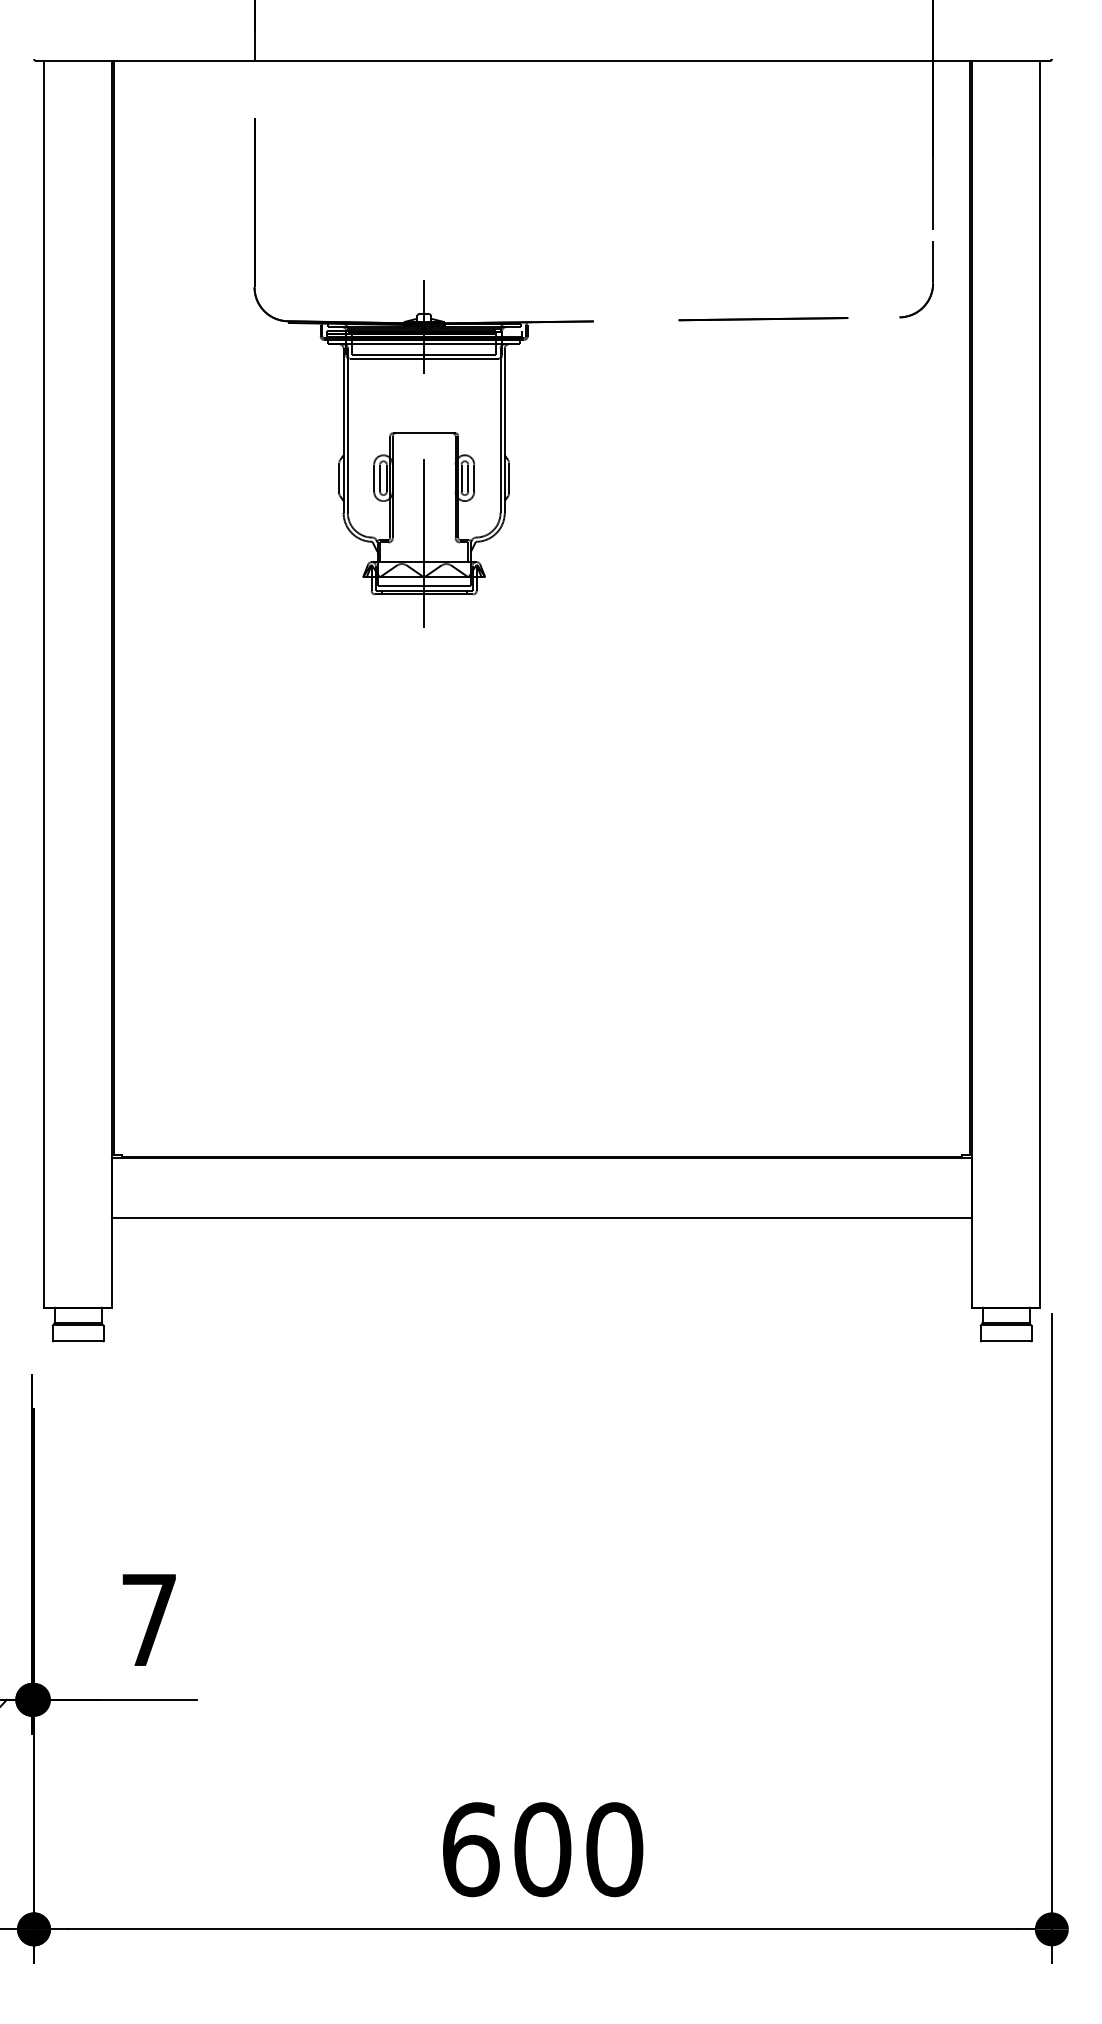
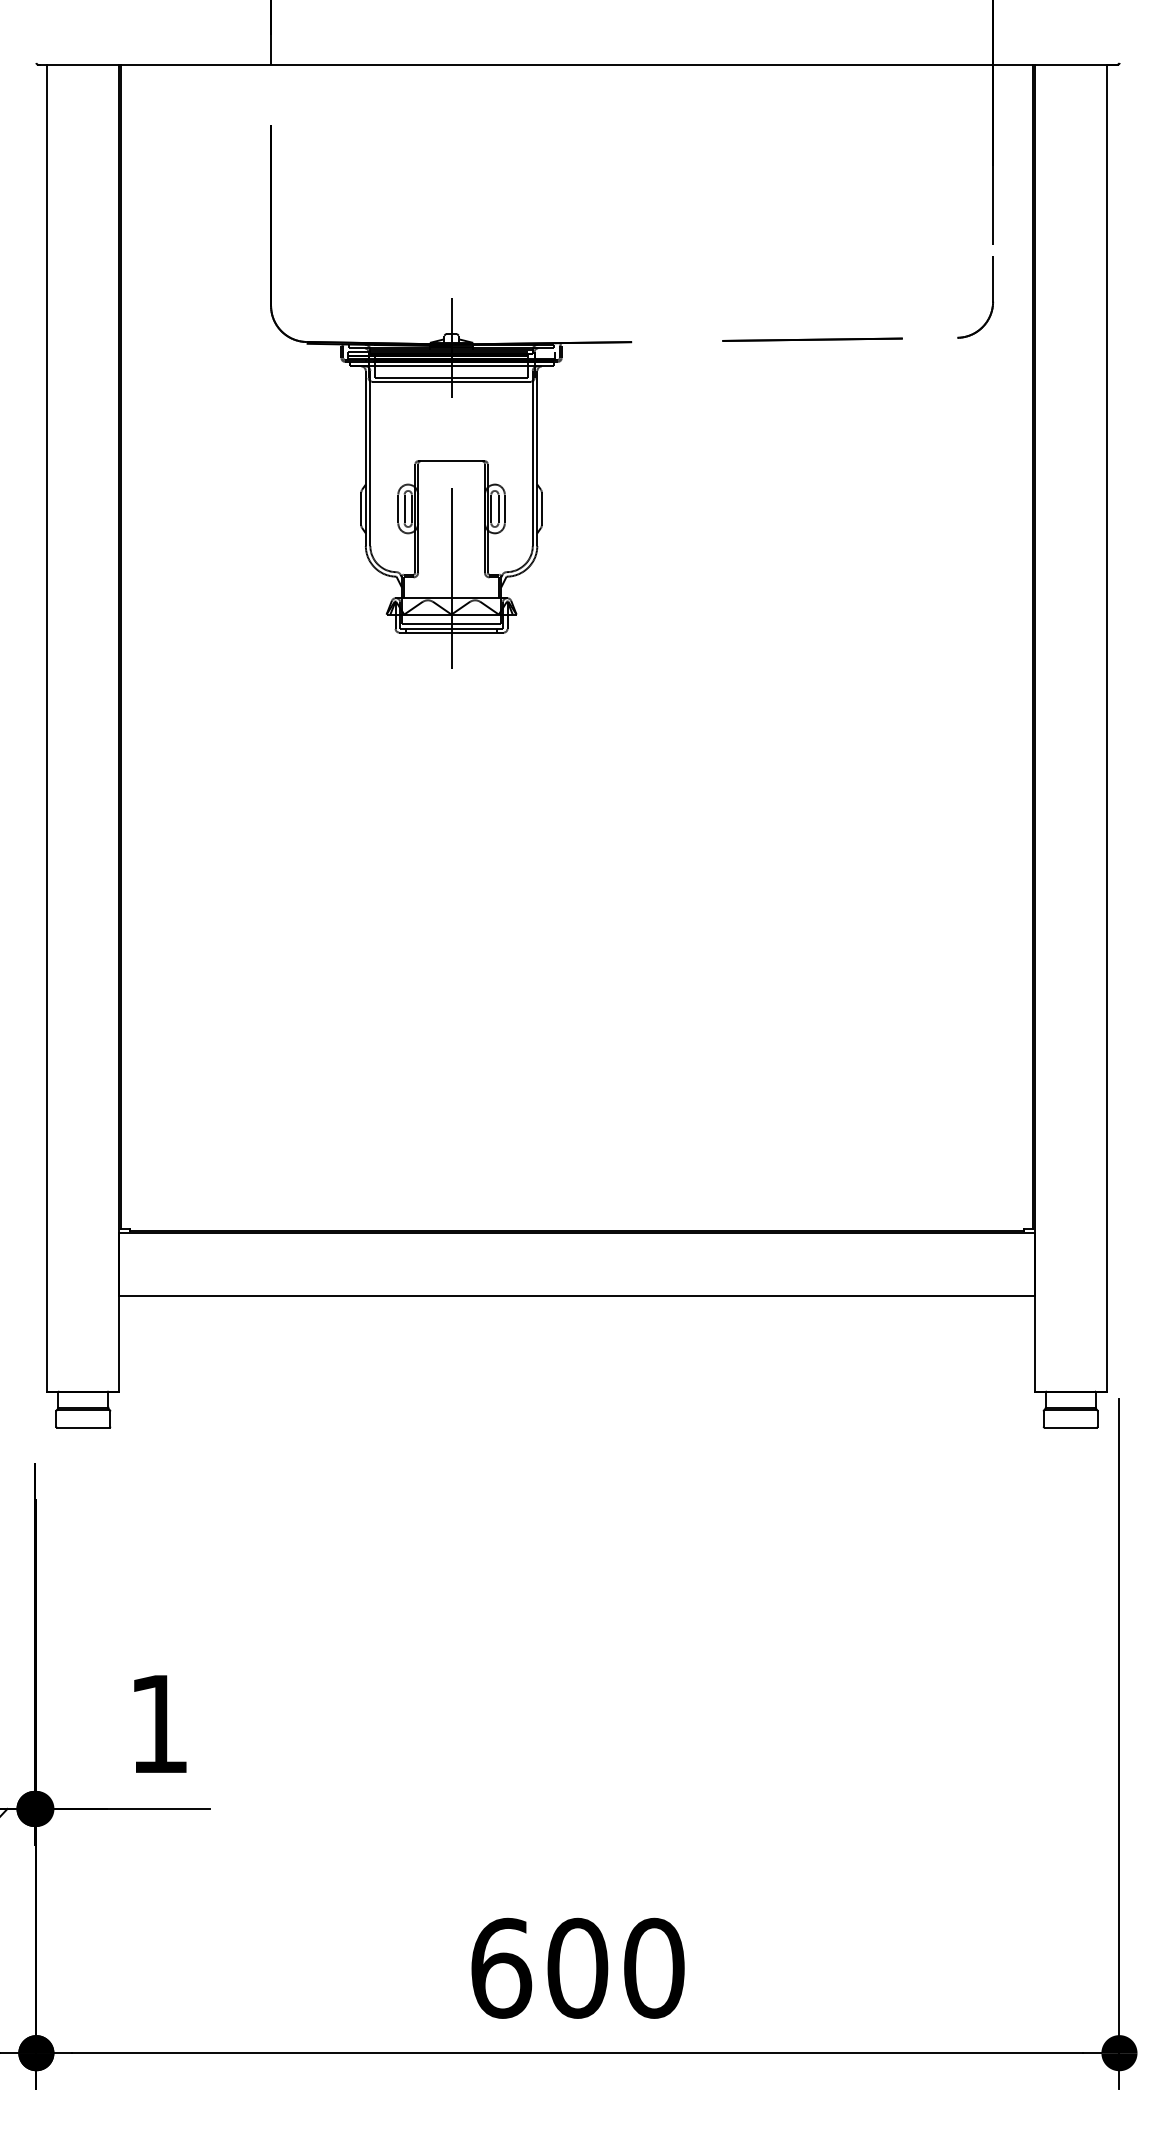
text: (148, 1619) -> (158, 1723), 7 -> 1

